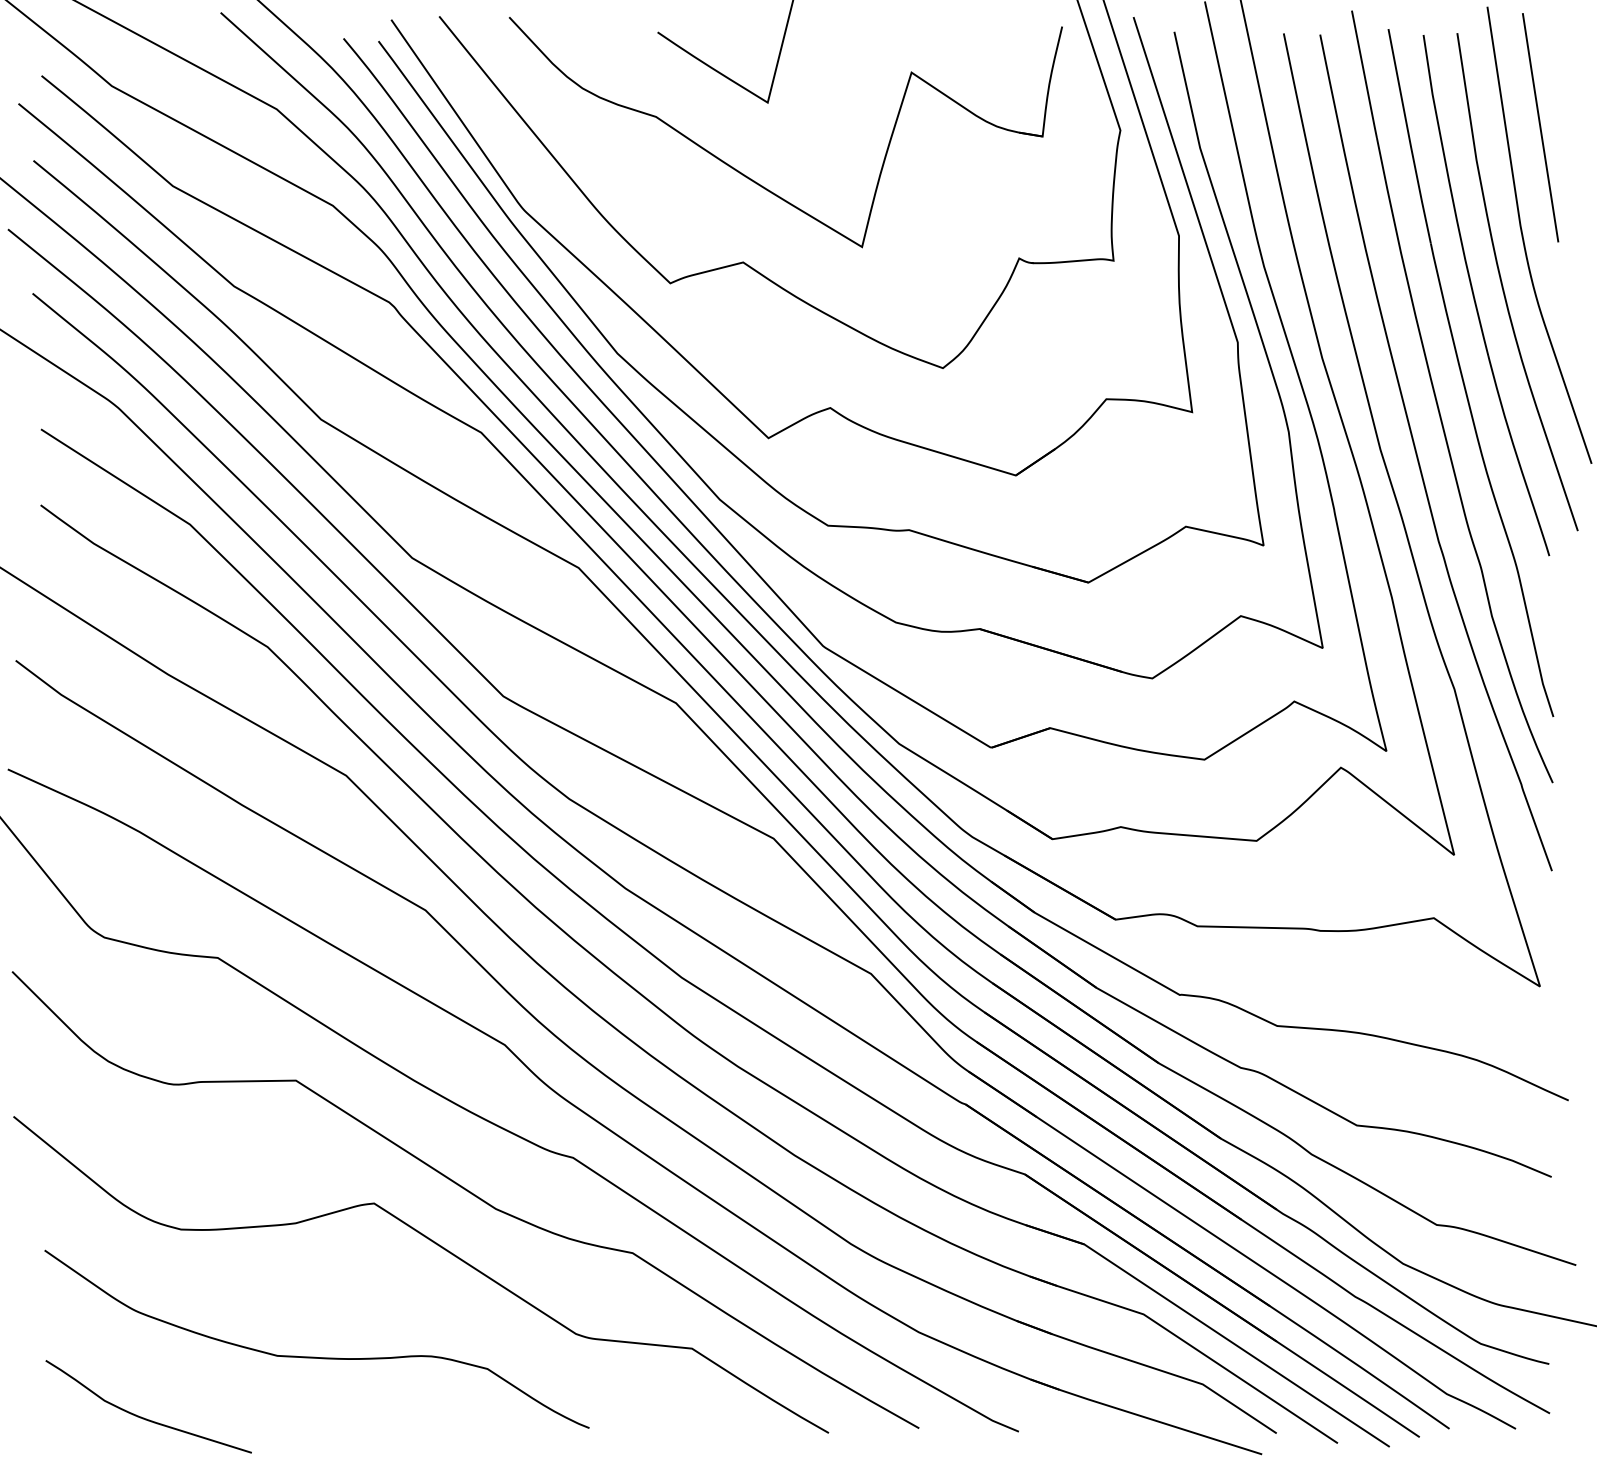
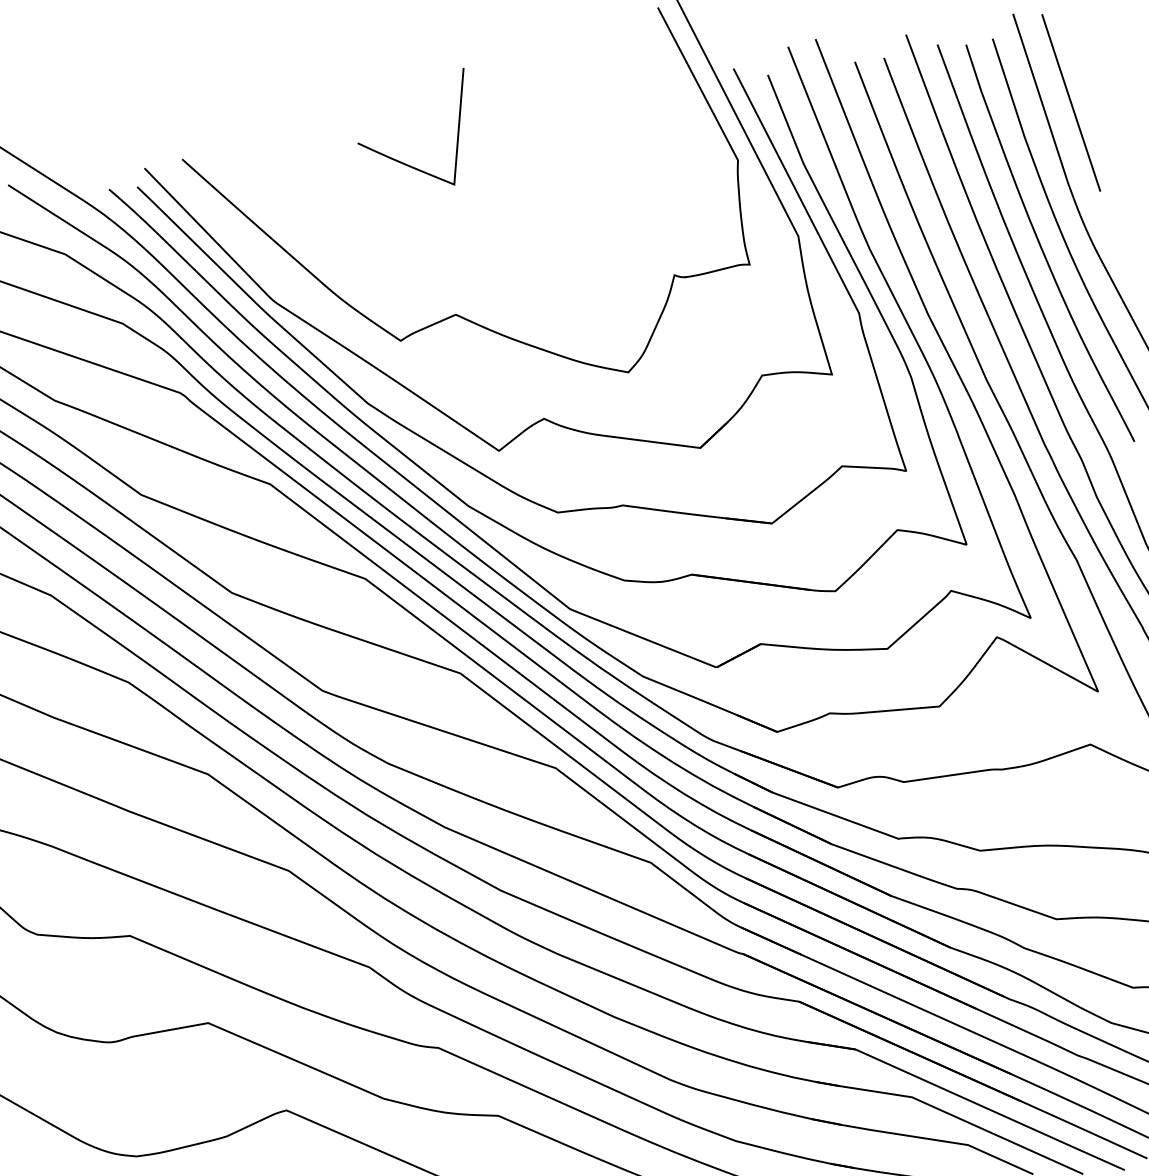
part: (754, 180) -> (454, 248), removed

